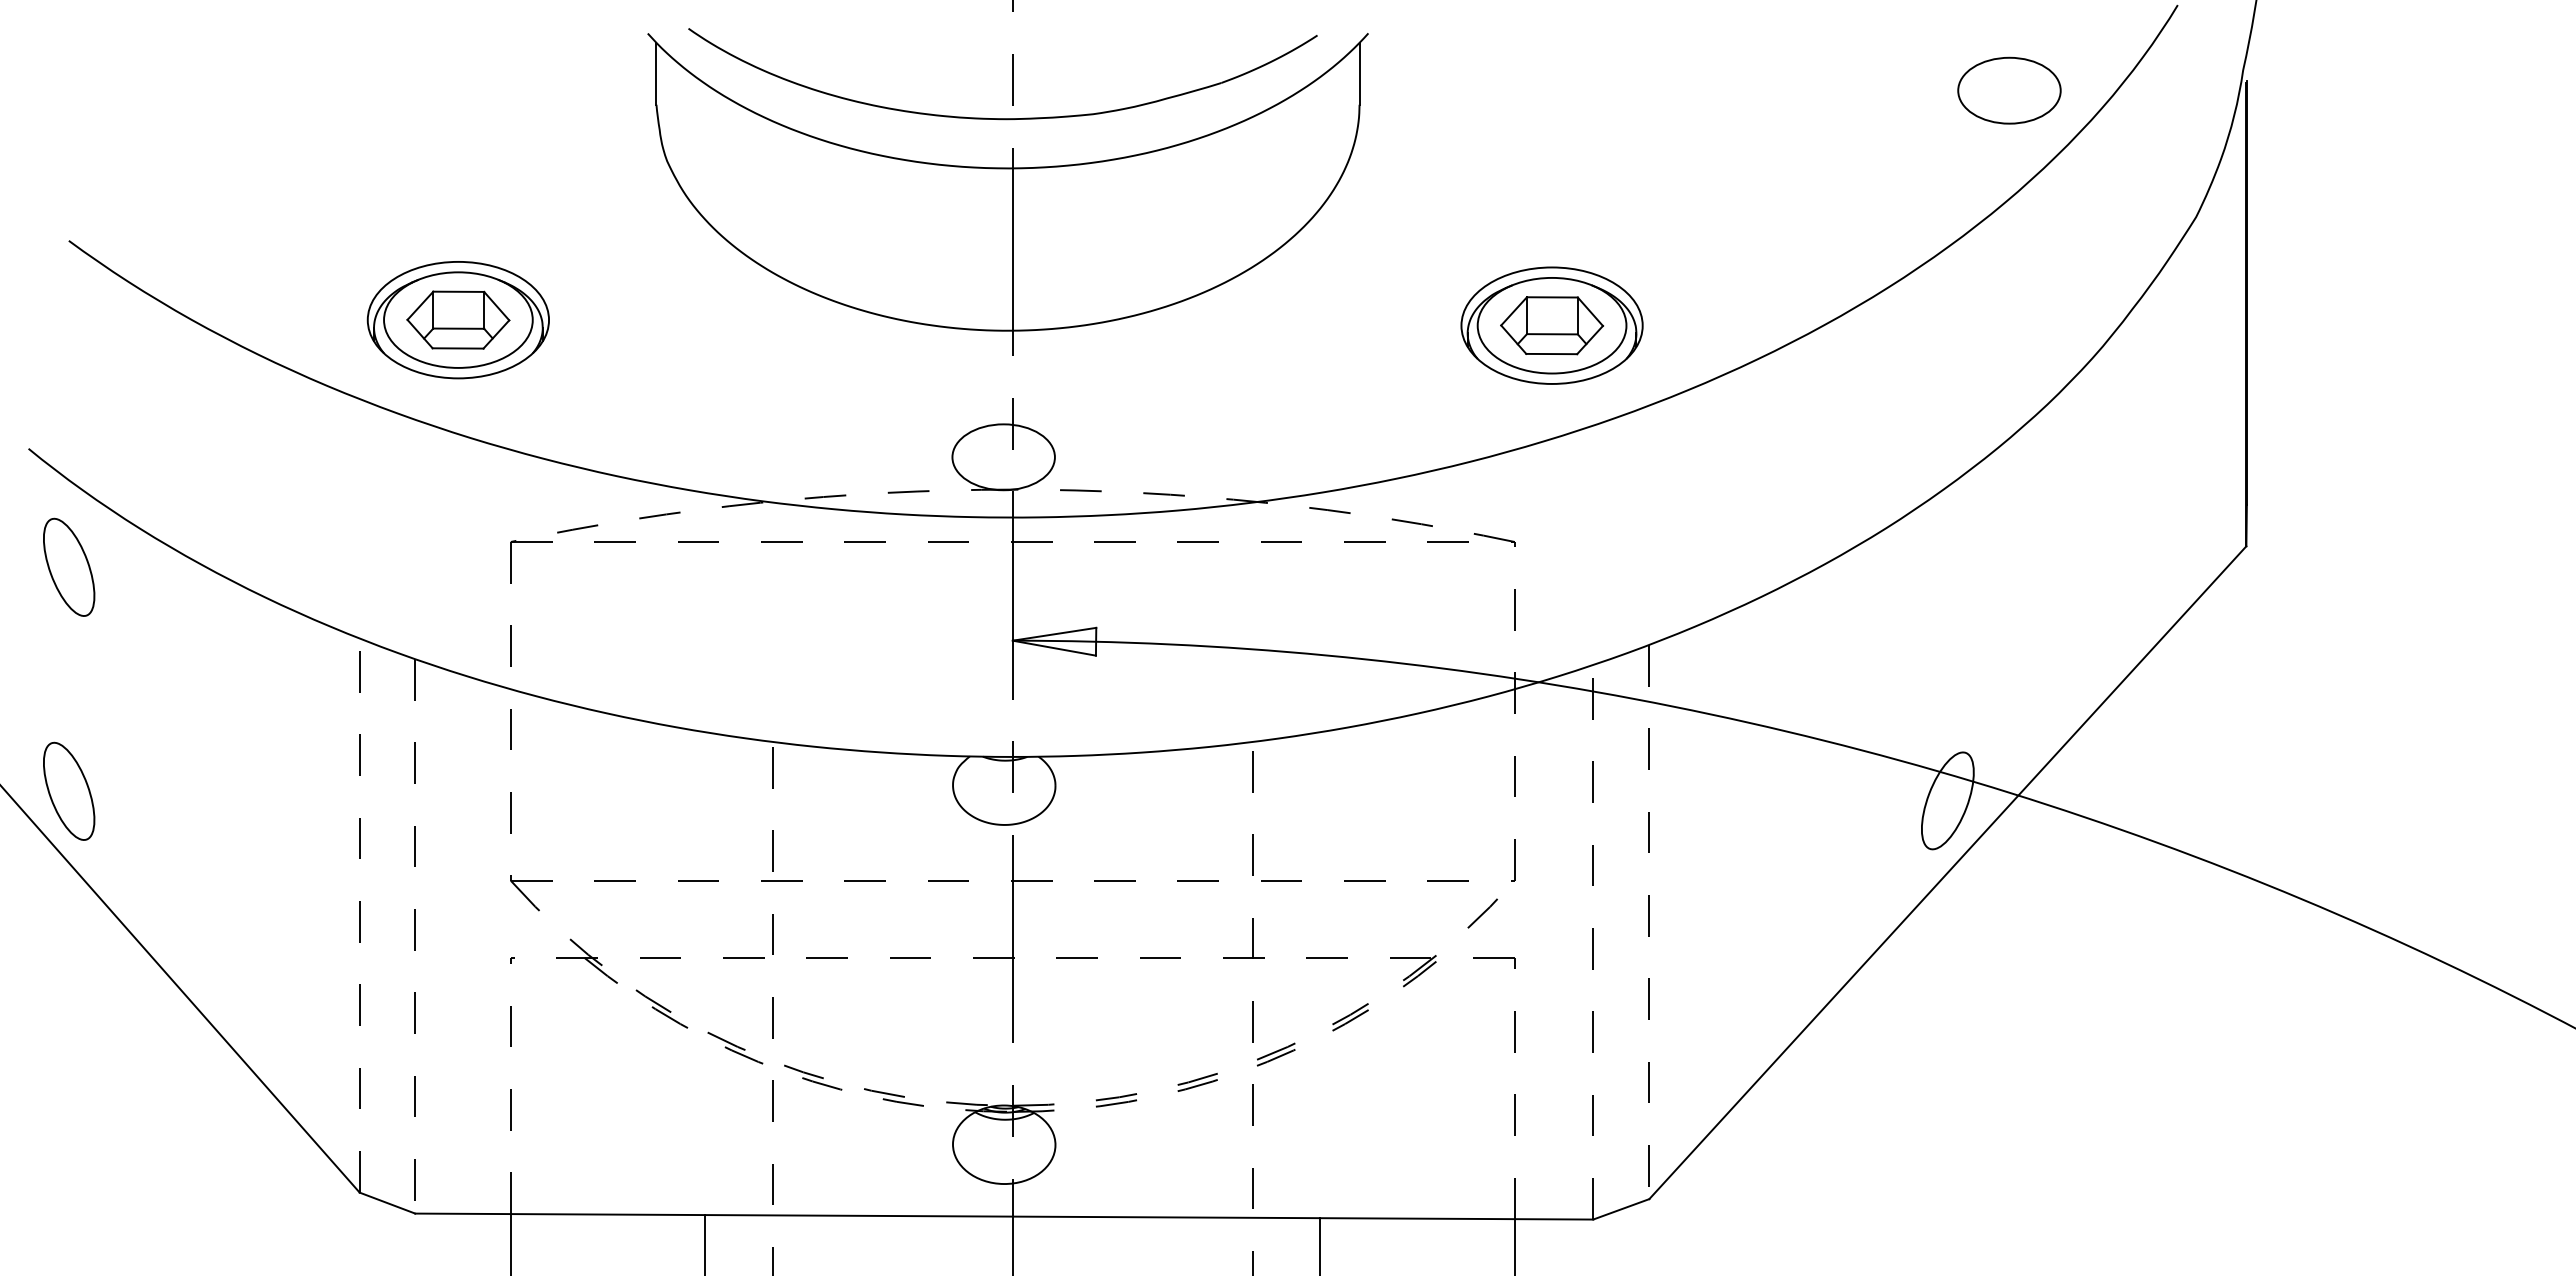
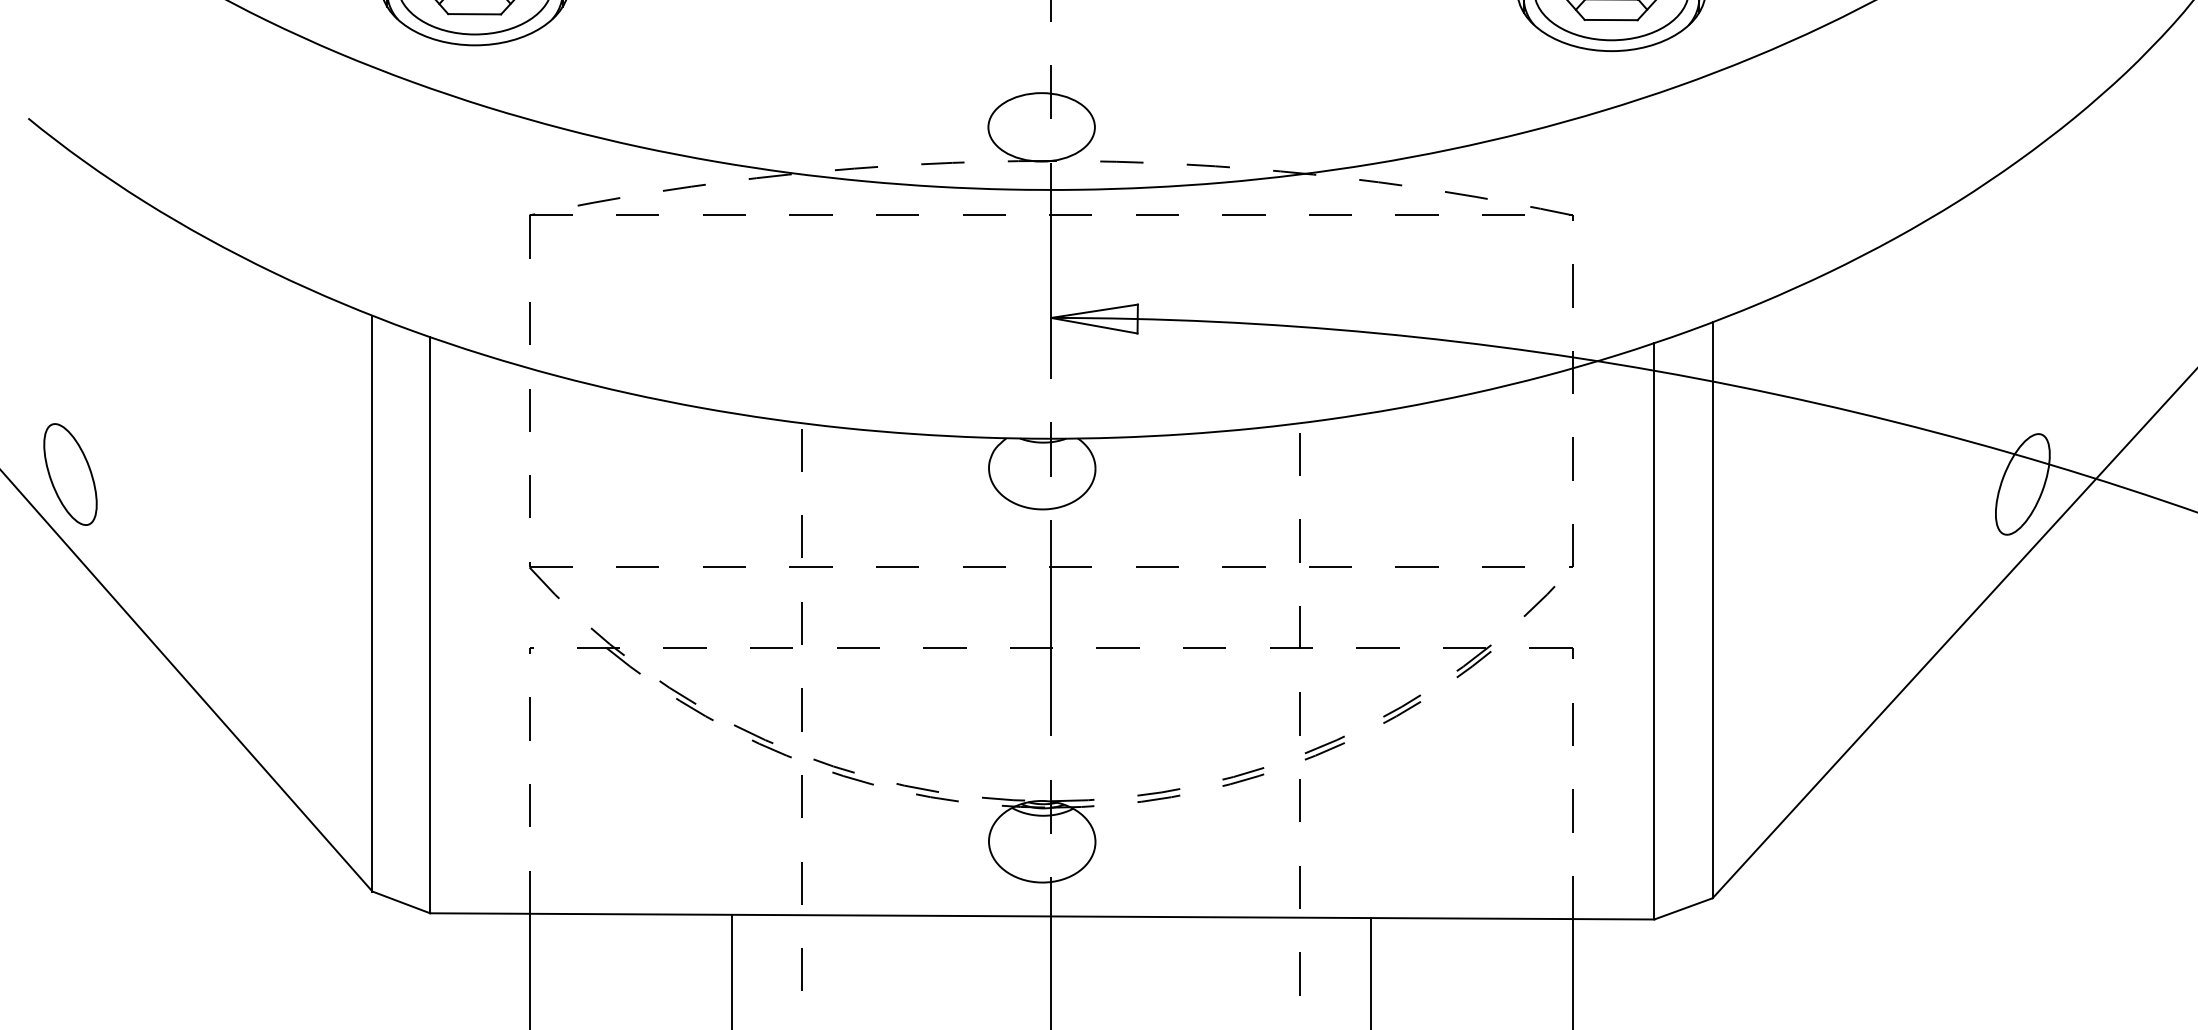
part: (69, 566) -> (70, 240), removed
line: (359, 915) -> (372, 603), dashed -> solid
line: (1649, 922) -> (1712, 610), dashed -> solid
line: (415, 936) -> (430, 625), dashed -> solid
line: (1593, 941) -> (1654, 630), dashed -> solid

